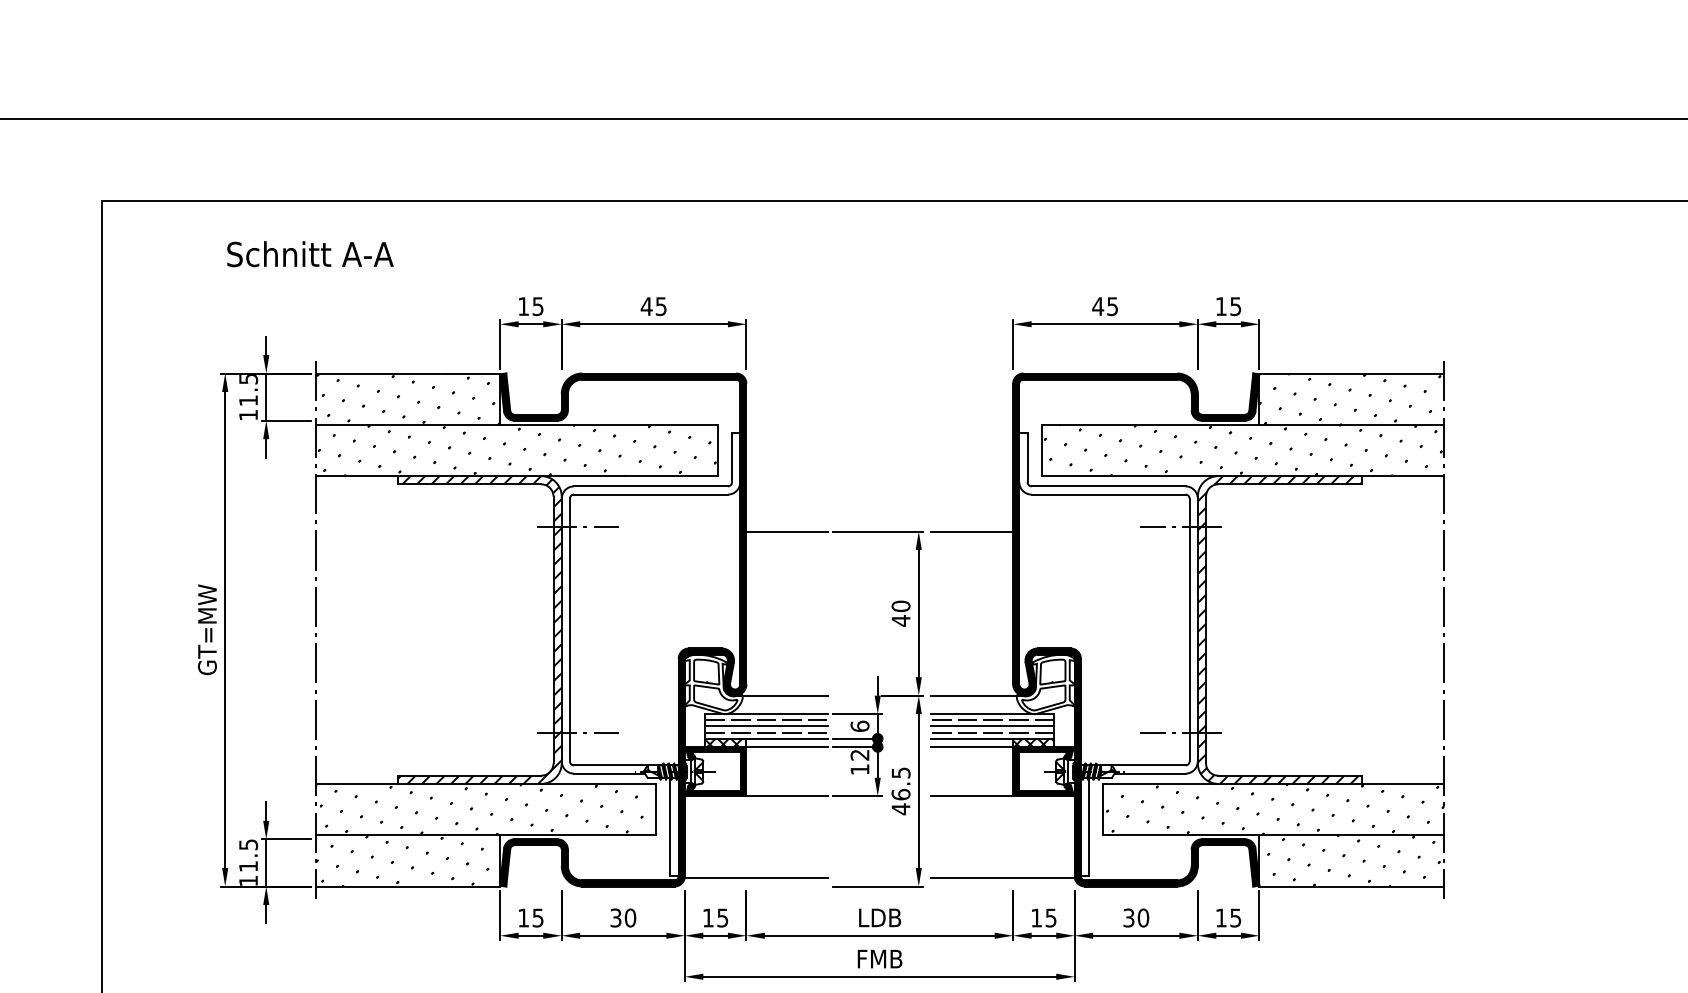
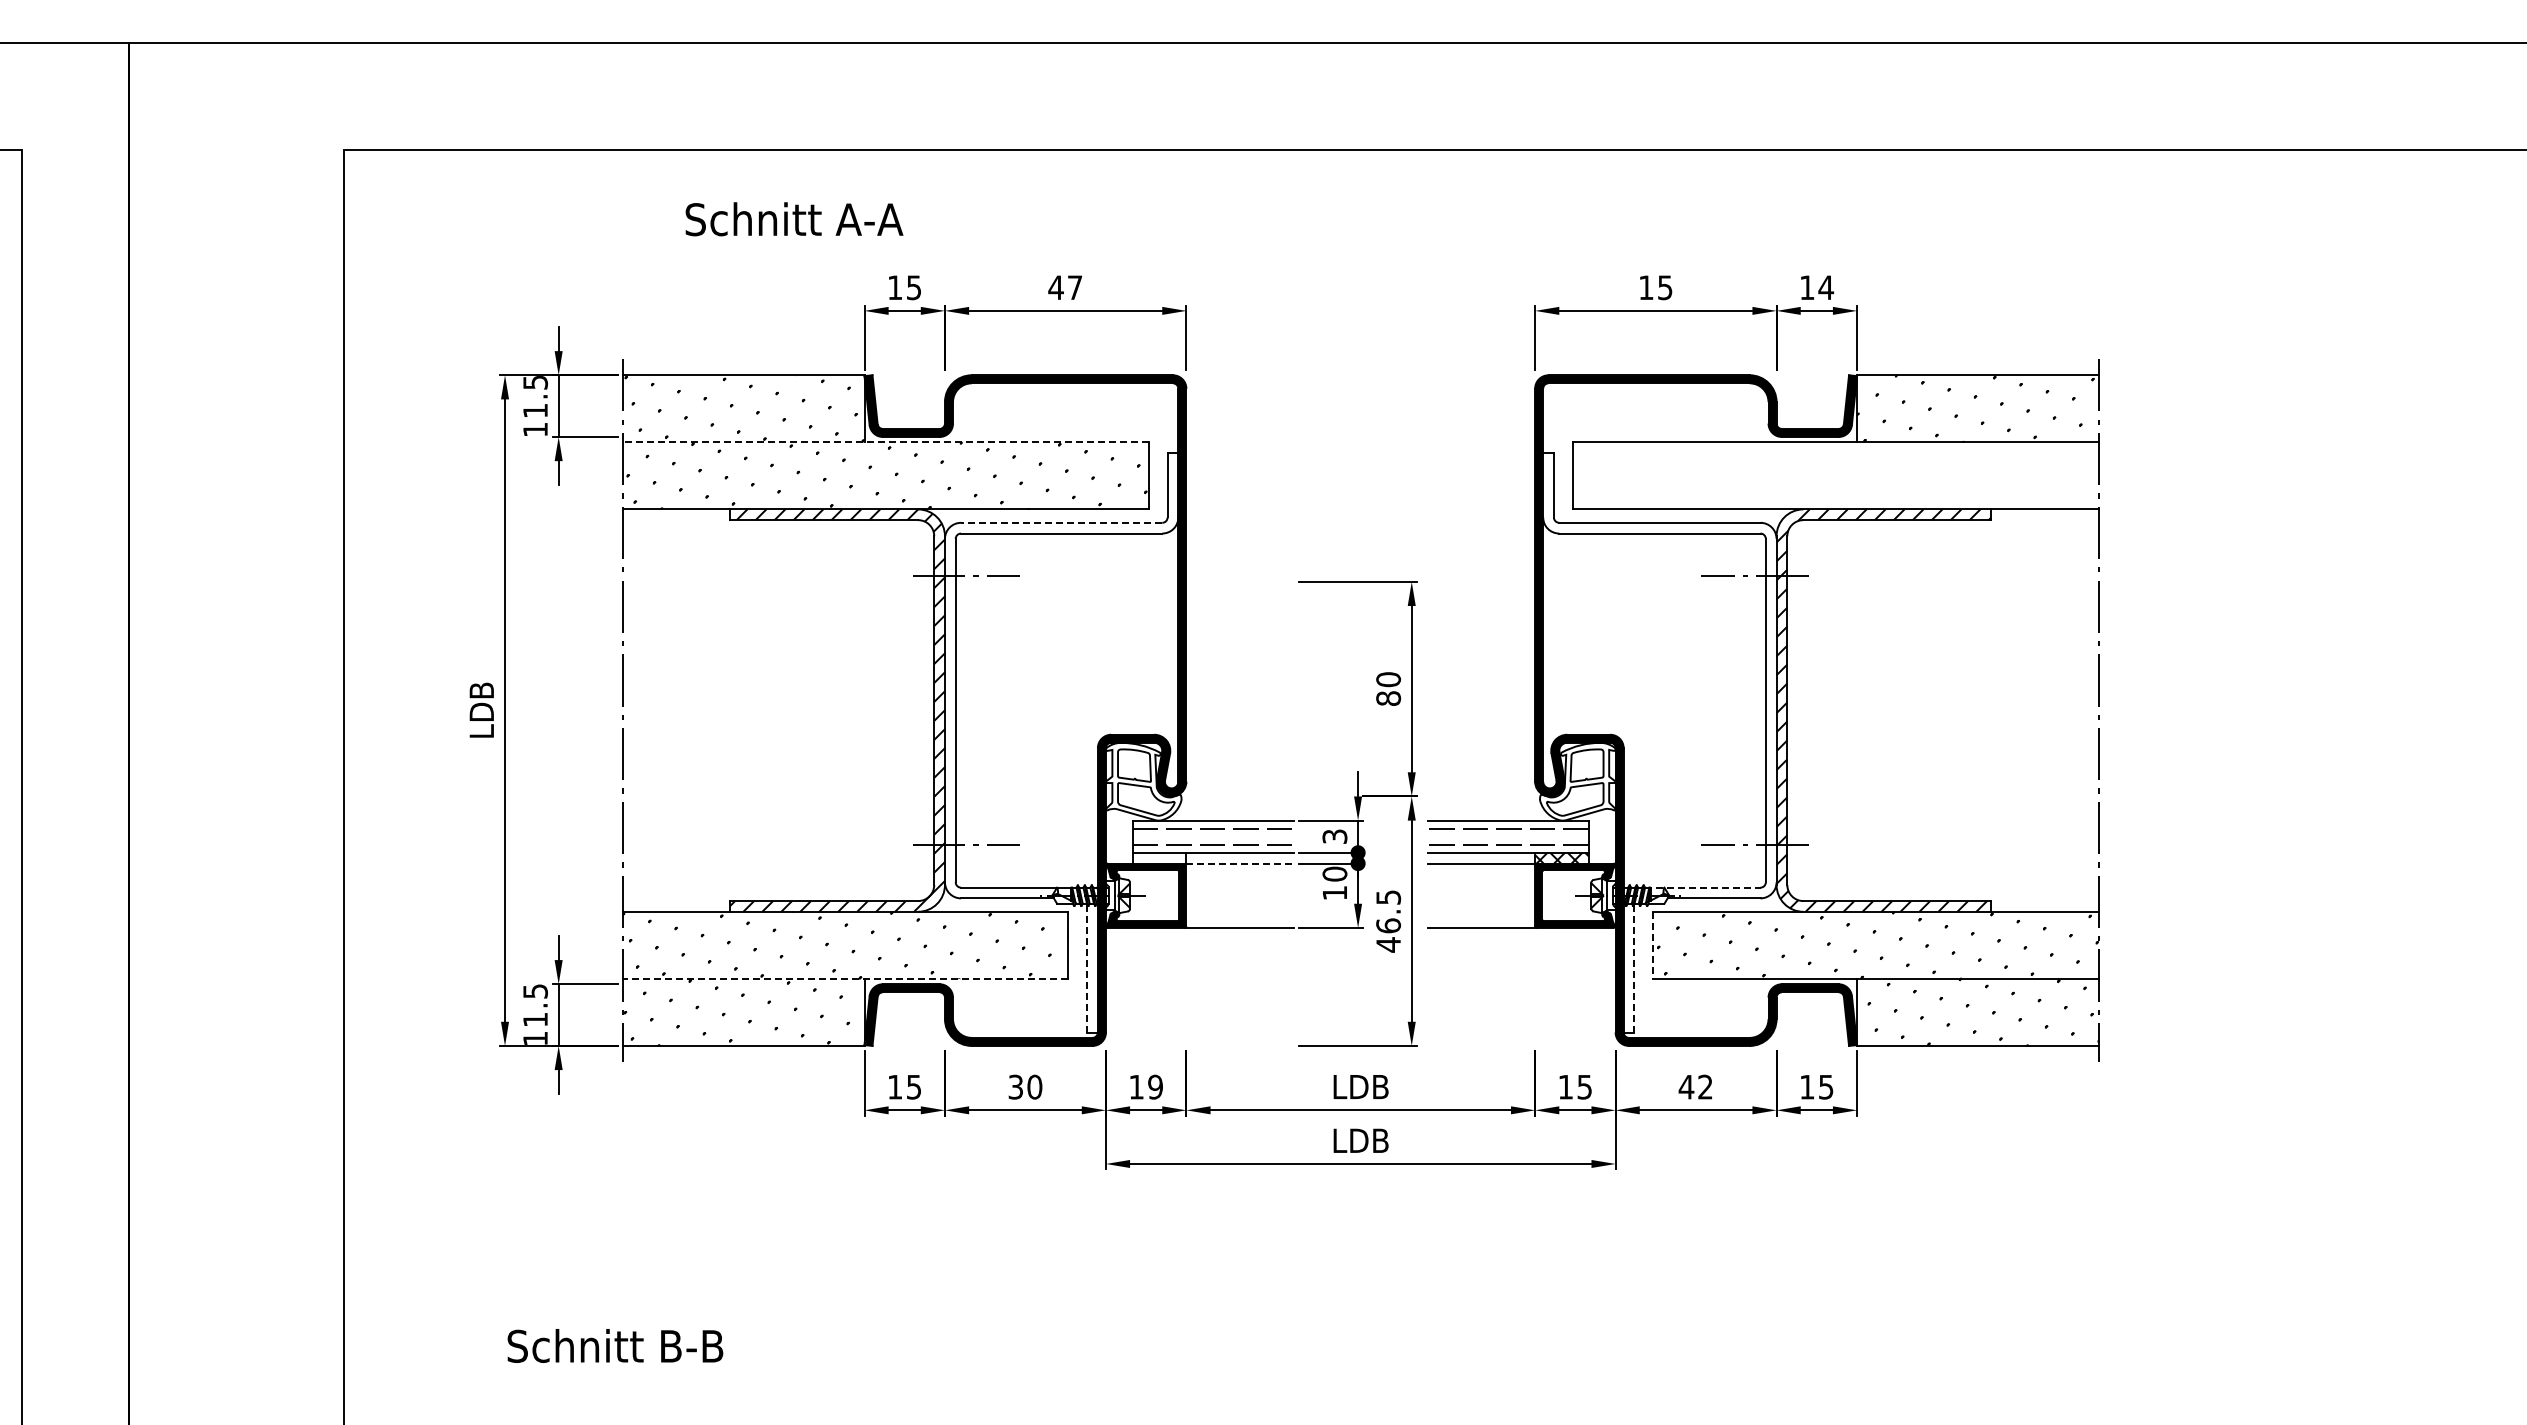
text: (310, 254) -> (794, 219), moved
text: (661, 306) -> (1075, 287), 45 -> 47
text: (1098, 306) -> (1646, 287), 45 -> 15
text: (1236, 306) -> (1826, 287), 15 -> 14
line: (516, 424) -> (885, 442), solid -> dashed
hatch: (1242, 450) -> (1835, 475), removed
line: (650, 486) -> (1061, 522), solid -> dashed
line: (787, 531) -> (1239, 581), removed
line: (972, 531) -> (1481, 581), removed
text: (900, 620) -> (1388, 698), 40 -> 80
text: (207, 629) -> (481, 710), GT=MW -> LDB
line: (781, 695) -> (1232, 796), removed
line: (977, 695) -> (1488, 796), removed
line: (766, 726) -> (1212, 836), removed
text: (859, 726) -> (1334, 836), 6 -> 3
line: (992, 726) -> (1507, 836), removed
hatch: (725, 742) -> (1159, 857), removed
line: (787, 746) -> (1240, 863), solid -> dashed
text: (859, 754) -> (1334, 873), 12 -> 10
line: (1141, 765) -> (1702, 887), solid -> dashed
line: (1103, 809) -> (1653, 945), solid -> dashed
line: (670, 826) -> (1087, 967), solid -> dashed
line: (1089, 826) -> (1634, 967), solid -> dashed
line: (485, 834) -> (845, 978), solid -> dashed
line: (756, 878) -> (1199, 1035), removed
line: (1002, 878) -> (1521, 1035), removed
text: (722, 917) -> (1155, 1086), 15 -> 19
text: (1135, 917) -> (1695, 1086), 30 -> 42
text: (880, 958) -> (1361, 1140), FMB -> LDB

